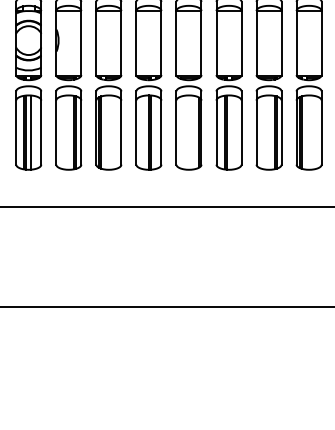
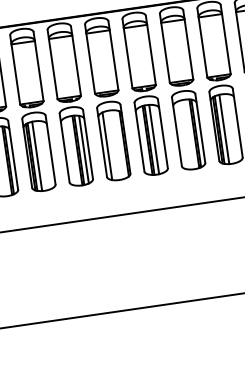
line: (106, 132) -> (37, 156), added
line: (156, 132) -> (84, 149), added
line: (181, 132) -> (107, 146), added
line: (231, 132) -> (154, 139), added
line: (306, 132) -> (224, 129), added

